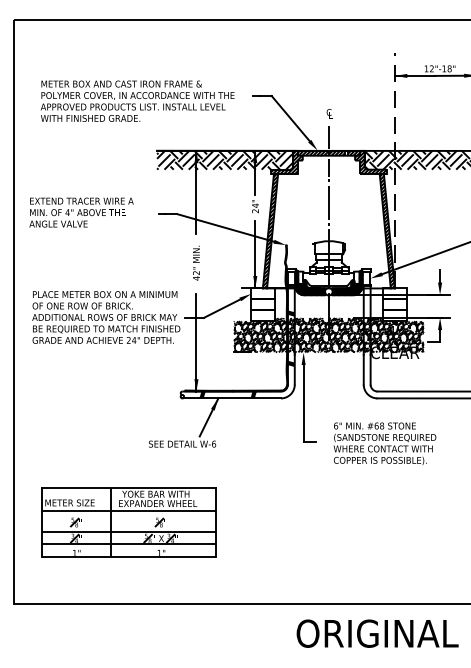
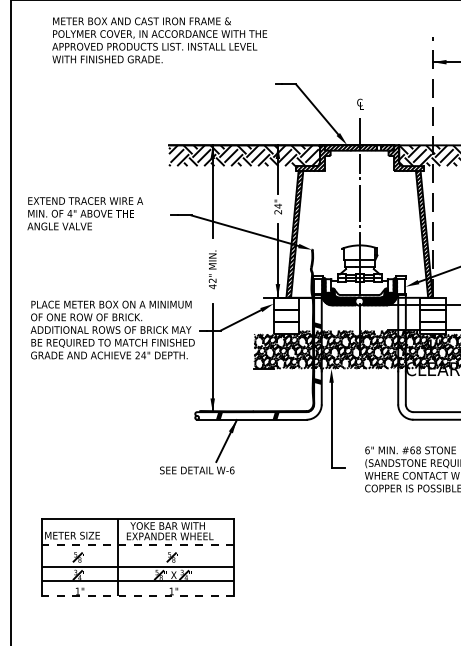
text: (137, 100) -> (159, 39), moved
line: (129, 511) -> (138, 545), solid -> dashed
line: (129, 557) -> (138, 596), solid -> dashed

